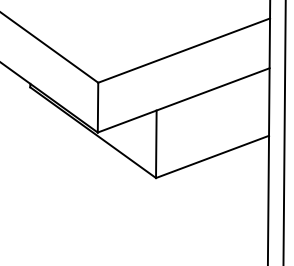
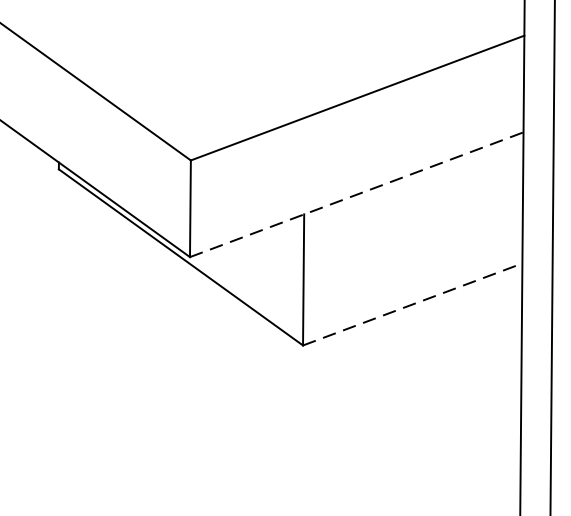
line: (183, 100) -> (356, 194), solid -> dashed
line: (213, 156) -> (414, 303), solid -> dashed

